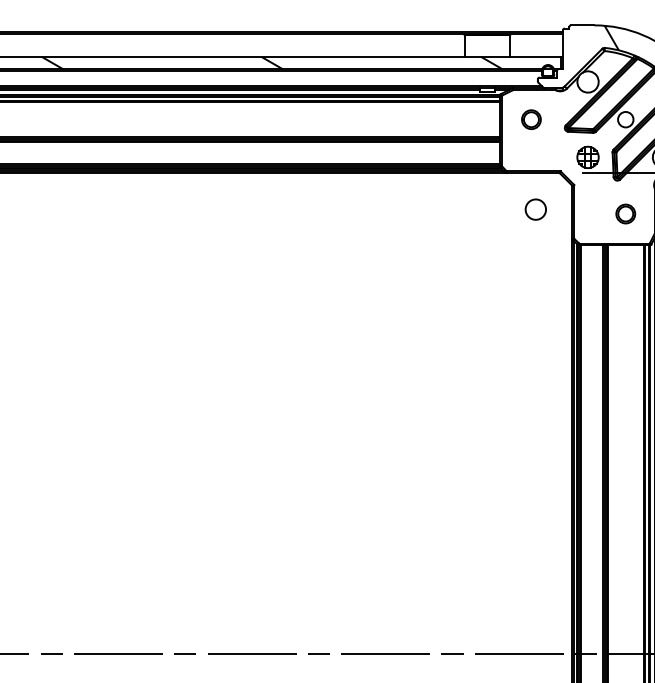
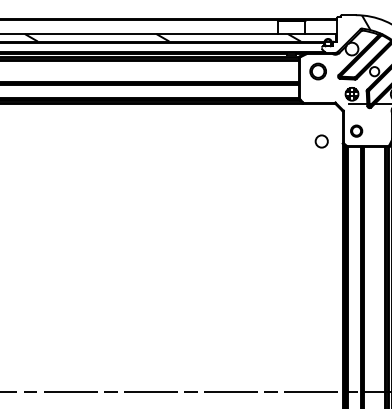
part: (530, 119) -> (317, 71), size x1.4
circle: (535, 209) -> (321, 141), moved
part: (625, 212) -> (356, 130), moved

